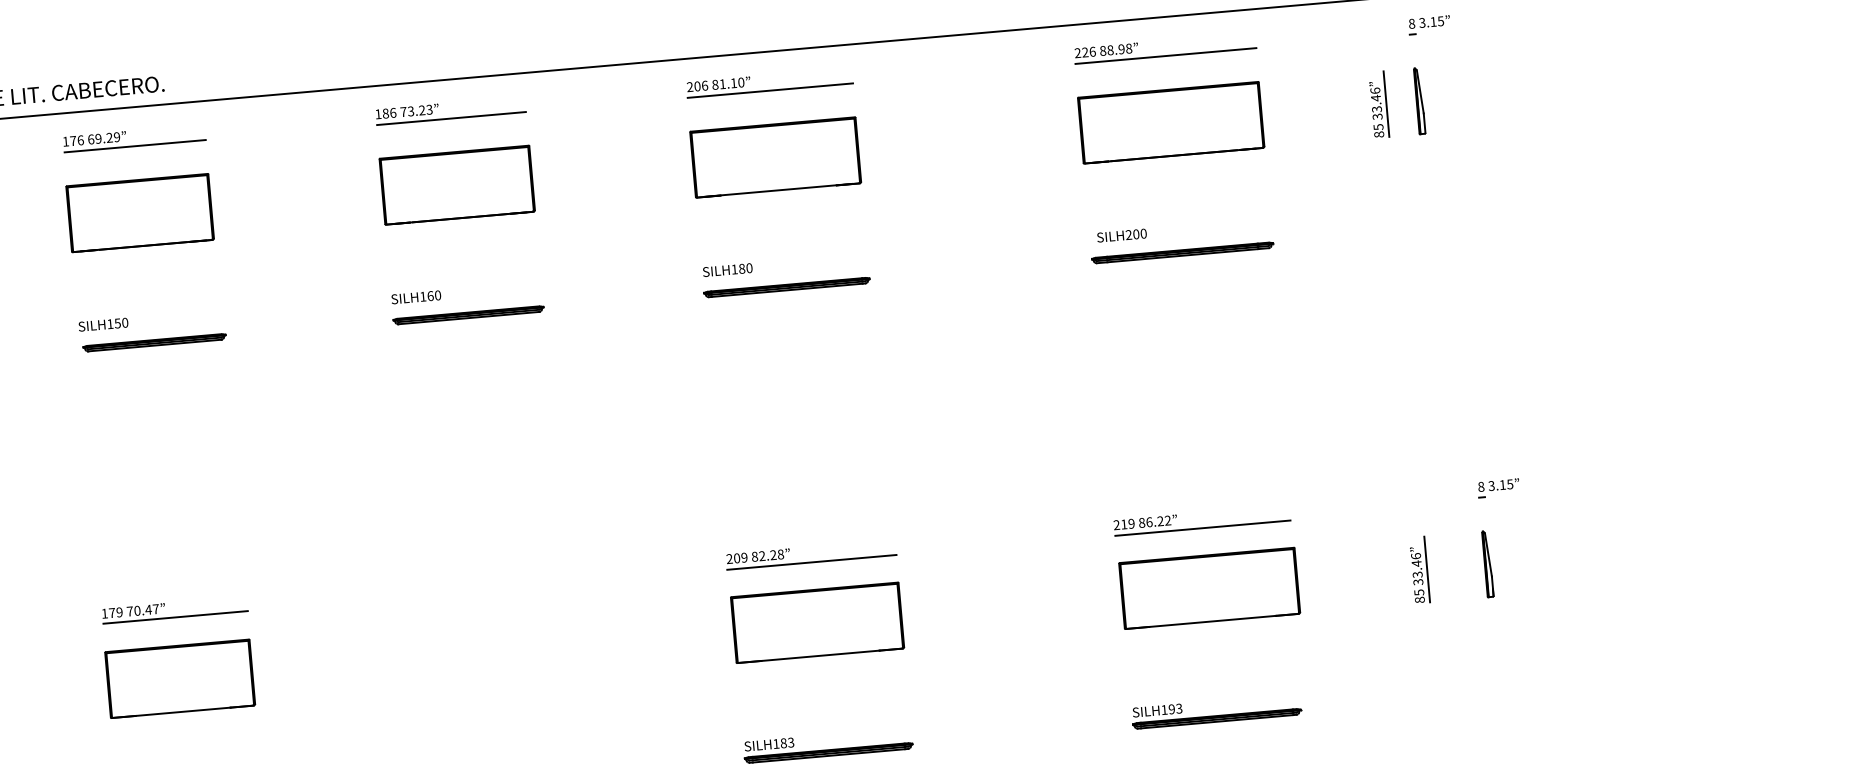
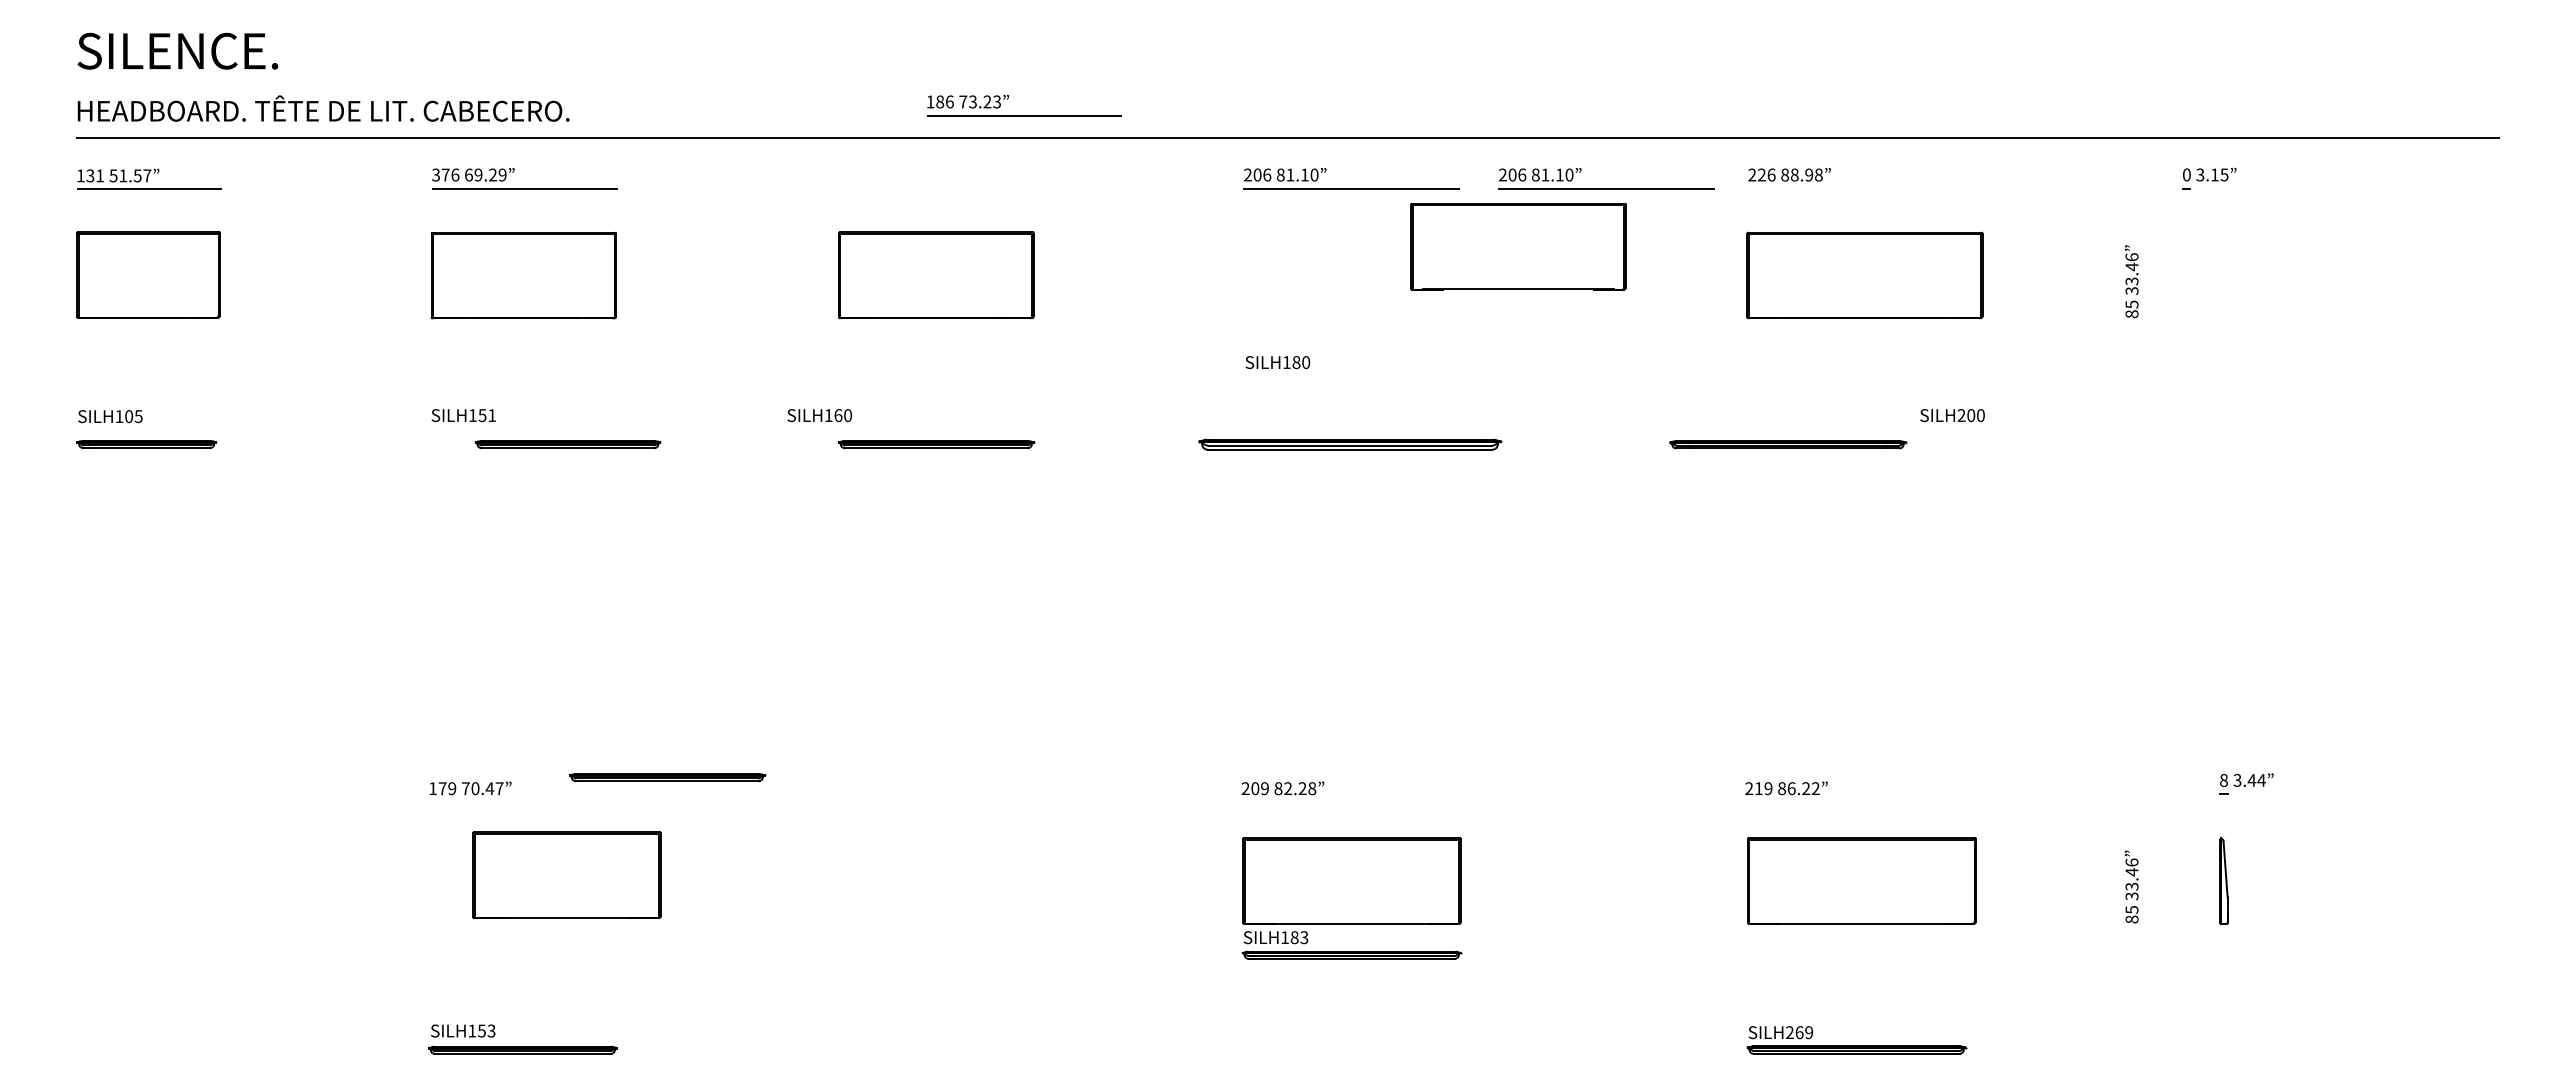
text: (1411, 23) -> (2186, 174), 8 -> 0
line: (1165, 55) -> (1865, 188), removed
part: (966, 73) -> (1606, 188), added
part: (1419, 101) -> (2187, 275), removed
line: (1386, 104) -> (2144, 275), removed
part: (451, 118) -> (1024, 115), moved
text: (65, 141) -> (435, 174), 176 -> 376
part: (775, 157) -> (1518, 246), moved
text: (1121, 235) -> (1952, 415), moved
part: (1183, 252) -> (1788, 444), moved
text: (727, 270) -> (1277, 362), moved
part: (787, 287) -> (1350, 444), size x1.4
text: (416, 297) -> (819, 415), moved
text: (125, 322) -> (492, 415), SILH150 -> SILH151
part: (154, 342) -> (567, 444), moved
text: (1506, 484) -> (2256, 780), 3.15 -> 3.44
line: (1202, 528) -> (1859, 802), removed
line: (811, 562) -> (1351, 802), removed
line: (1426, 569) -> (2144, 880), removed
part: (284, 589) -> (667, 777), added
line: (175, 617) -> (523, 801), removed
part: (179, 678) -> (566, 874), moved
text: (1171, 709) -> (1799, 1032), SILH193 -> SILH269
part: (827, 745) -> (1351, 945), moved

